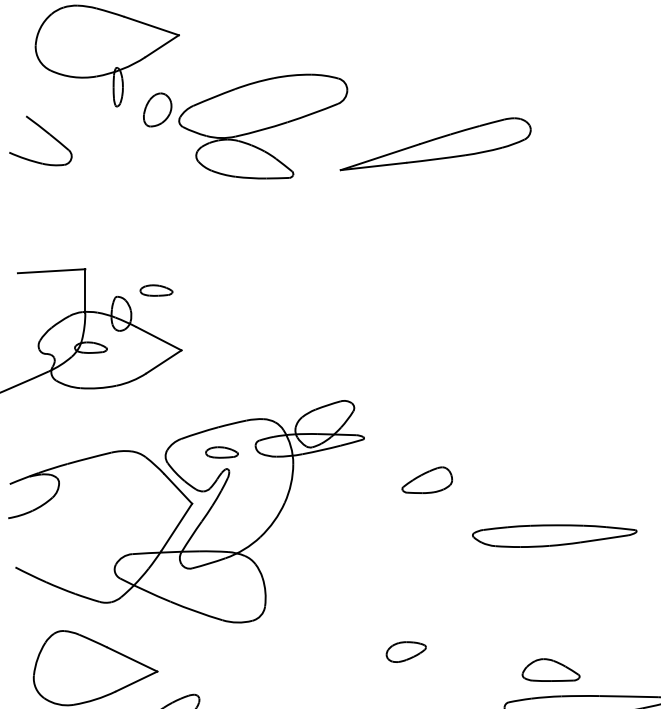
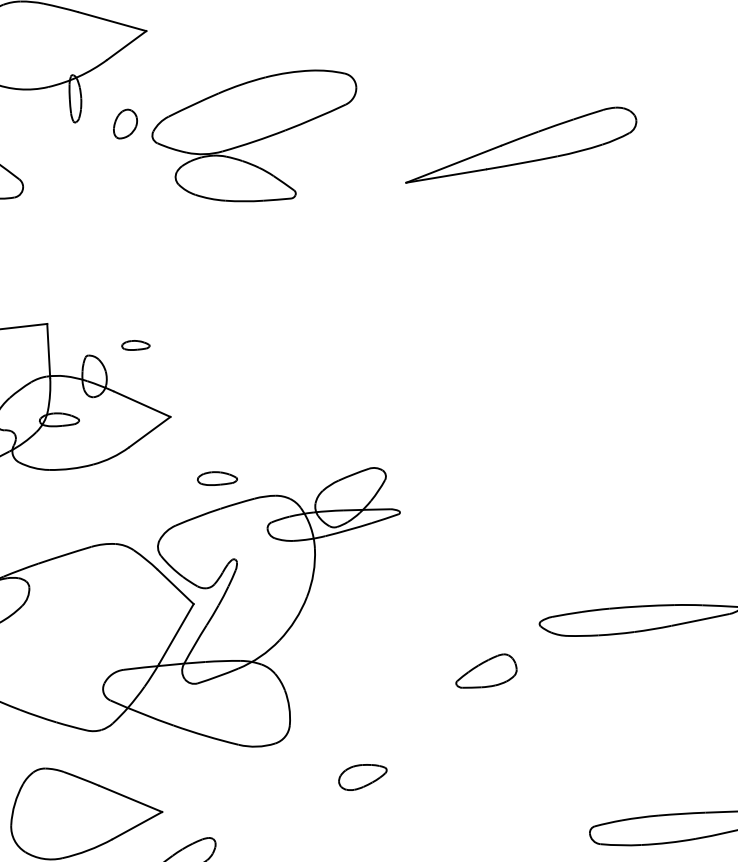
part: (157, 109) -> (125, 123), size x0.7
part: (435, 144) -> (520, 145), moved
part: (156, 290) -> (135, 345), size x0.7
part: (221, 452) -> (216, 478), moved
part: (426, 479) -> (485, 670), moved
part: (405, 651) -> (361, 776), moved
part: (550, 669) -> (643, 783), removed

